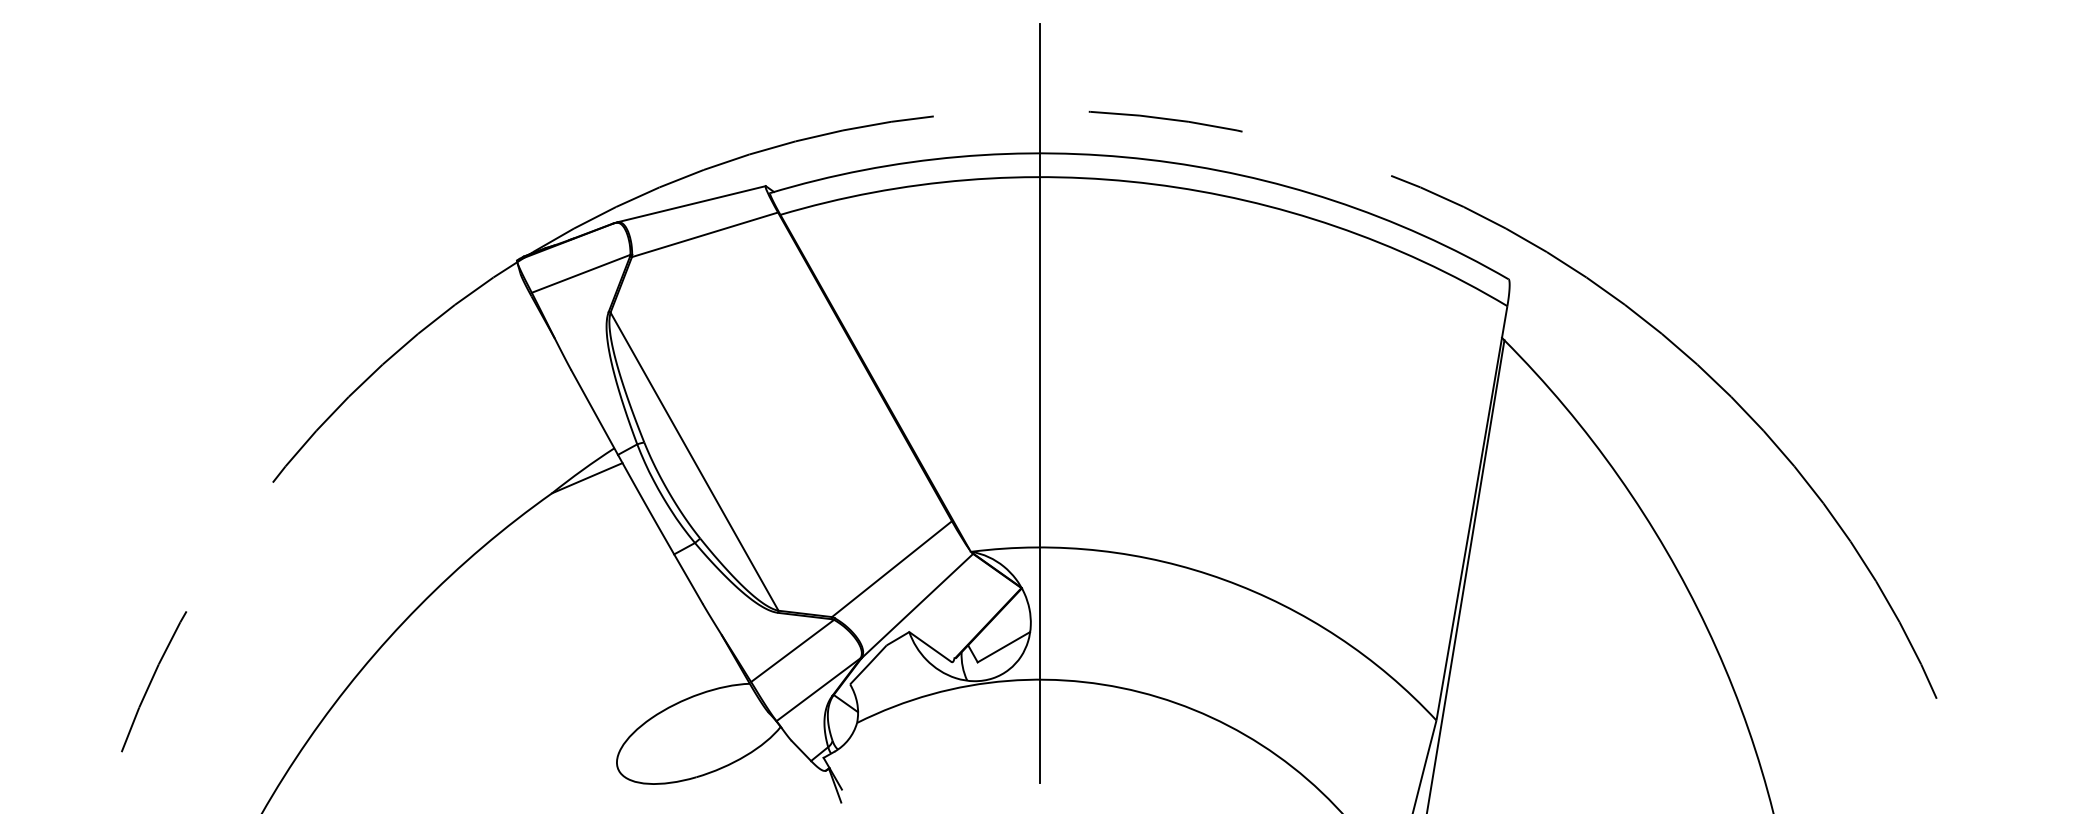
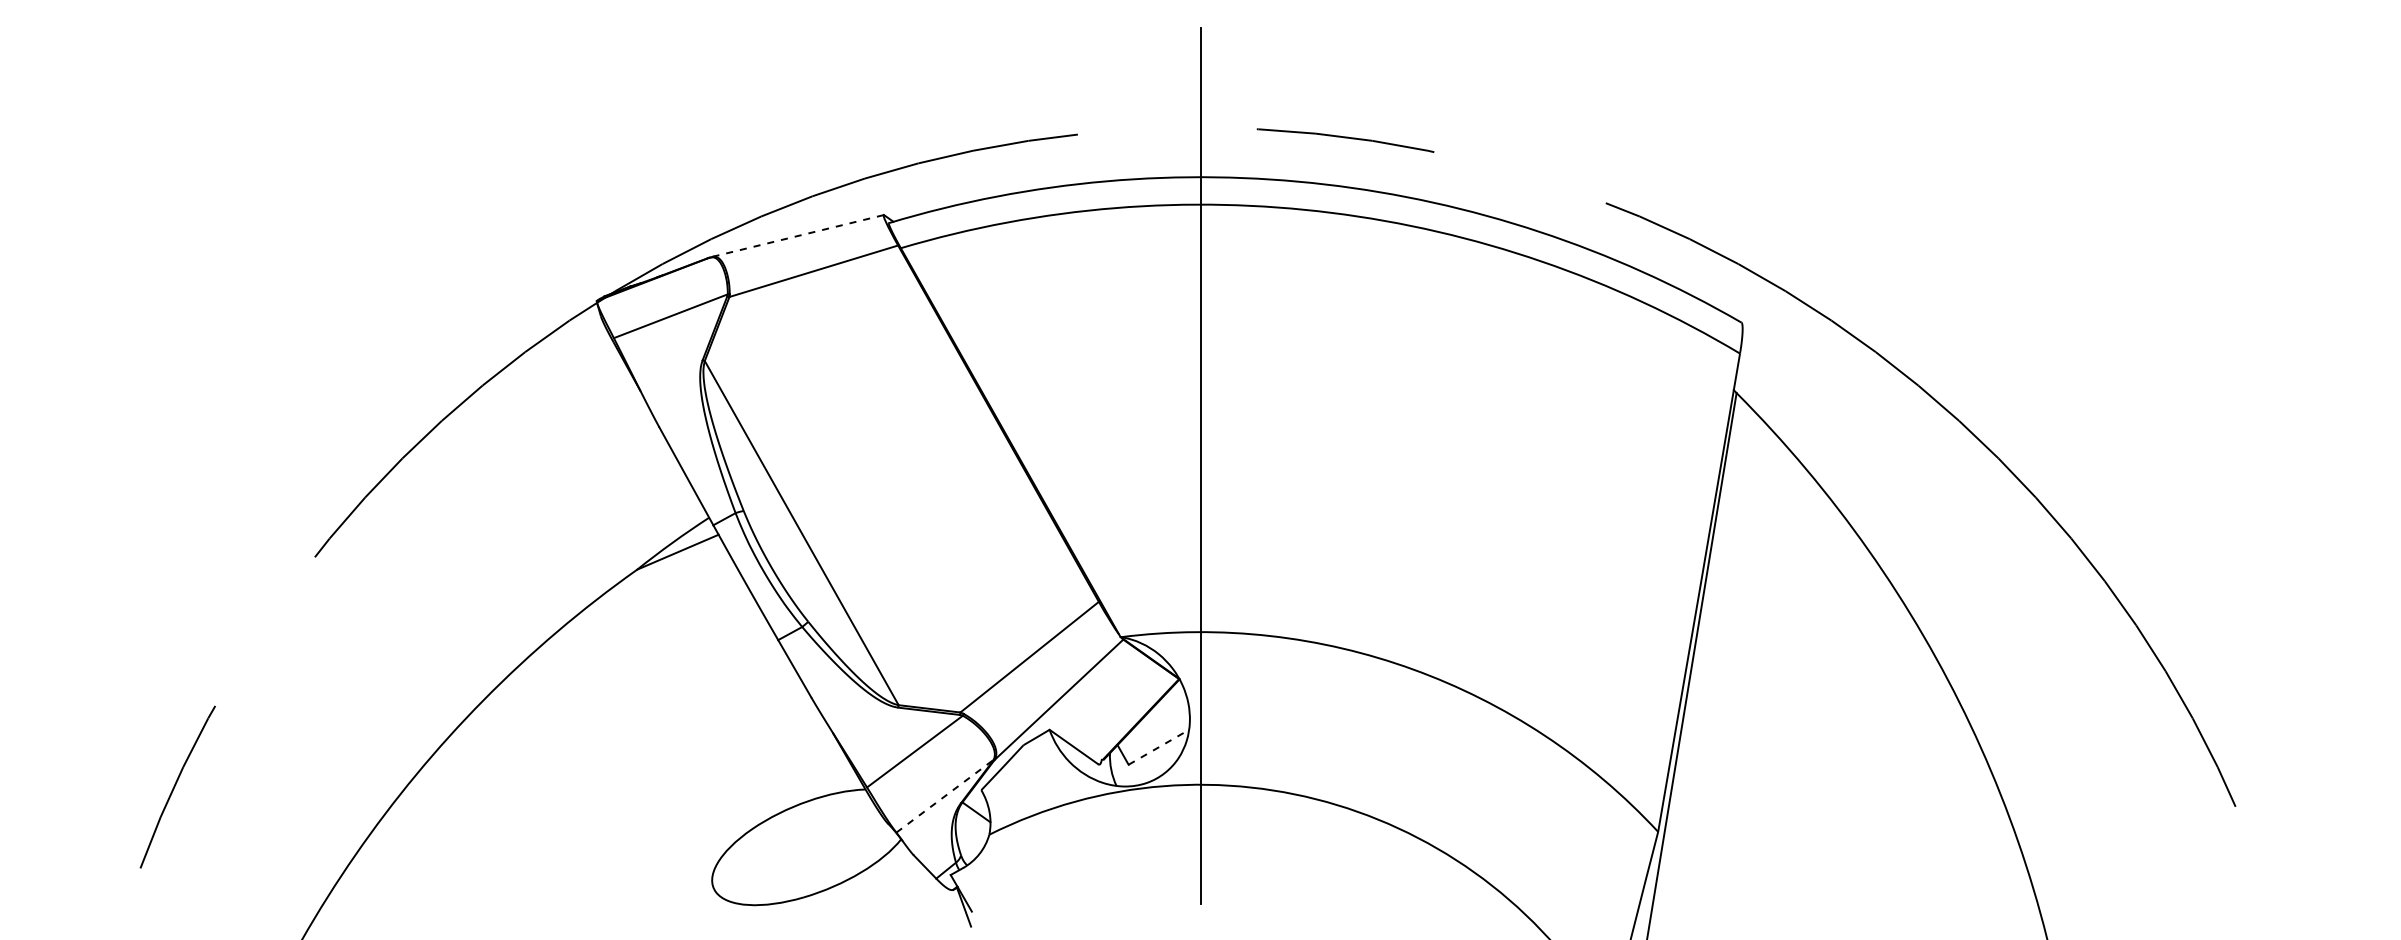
line: (690, 204) -> (797, 236), solid -> dashed
line: (1003, 647) -> (1158, 747), solid -> dashed
line: (819, 689) -> (945, 796), solid -> dashed

